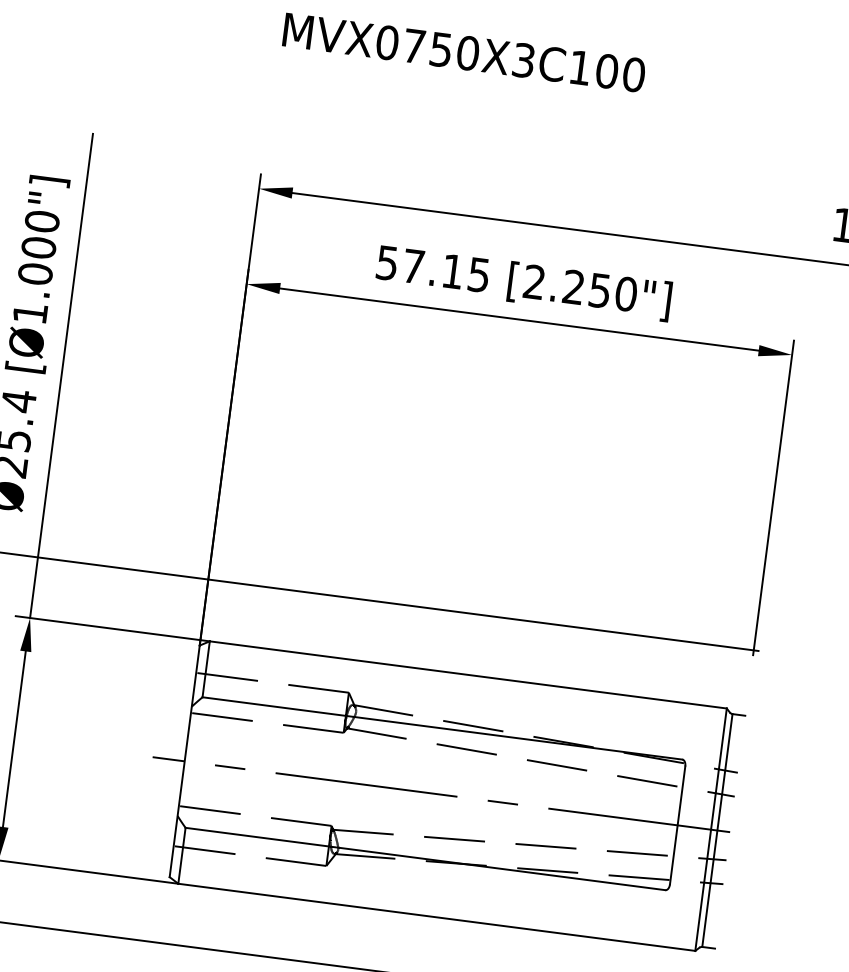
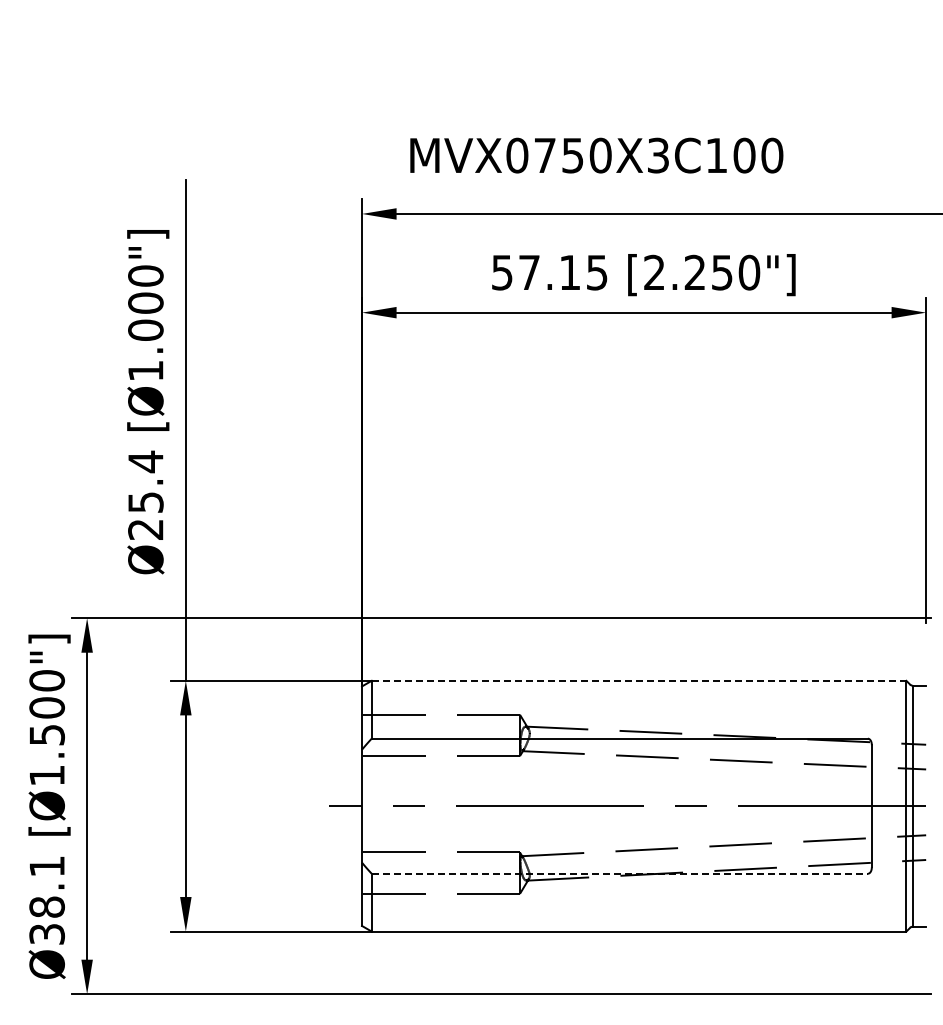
text: (464, 52) -> (596, 155), moved
line: (468, 674) -> (639, 680), solid -> dashed
line: (426, 858) -> (620, 873), solid -> dashed

